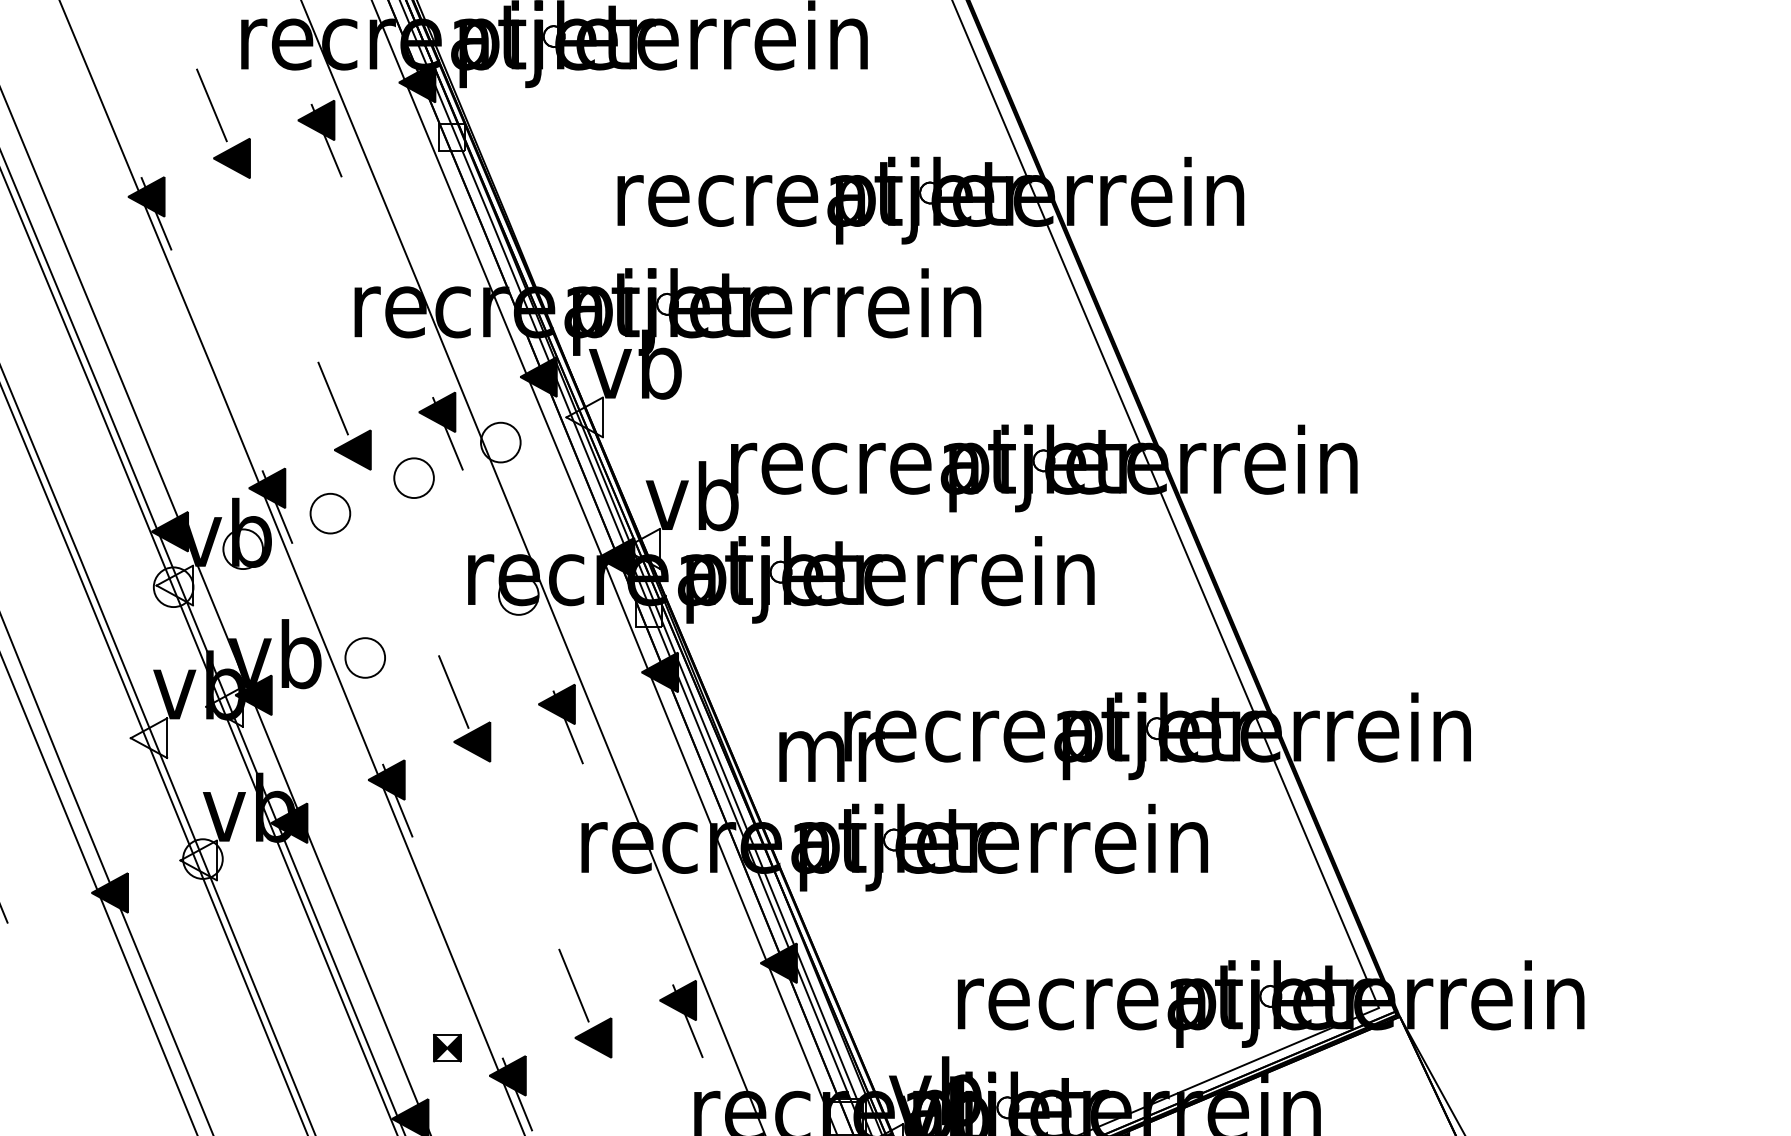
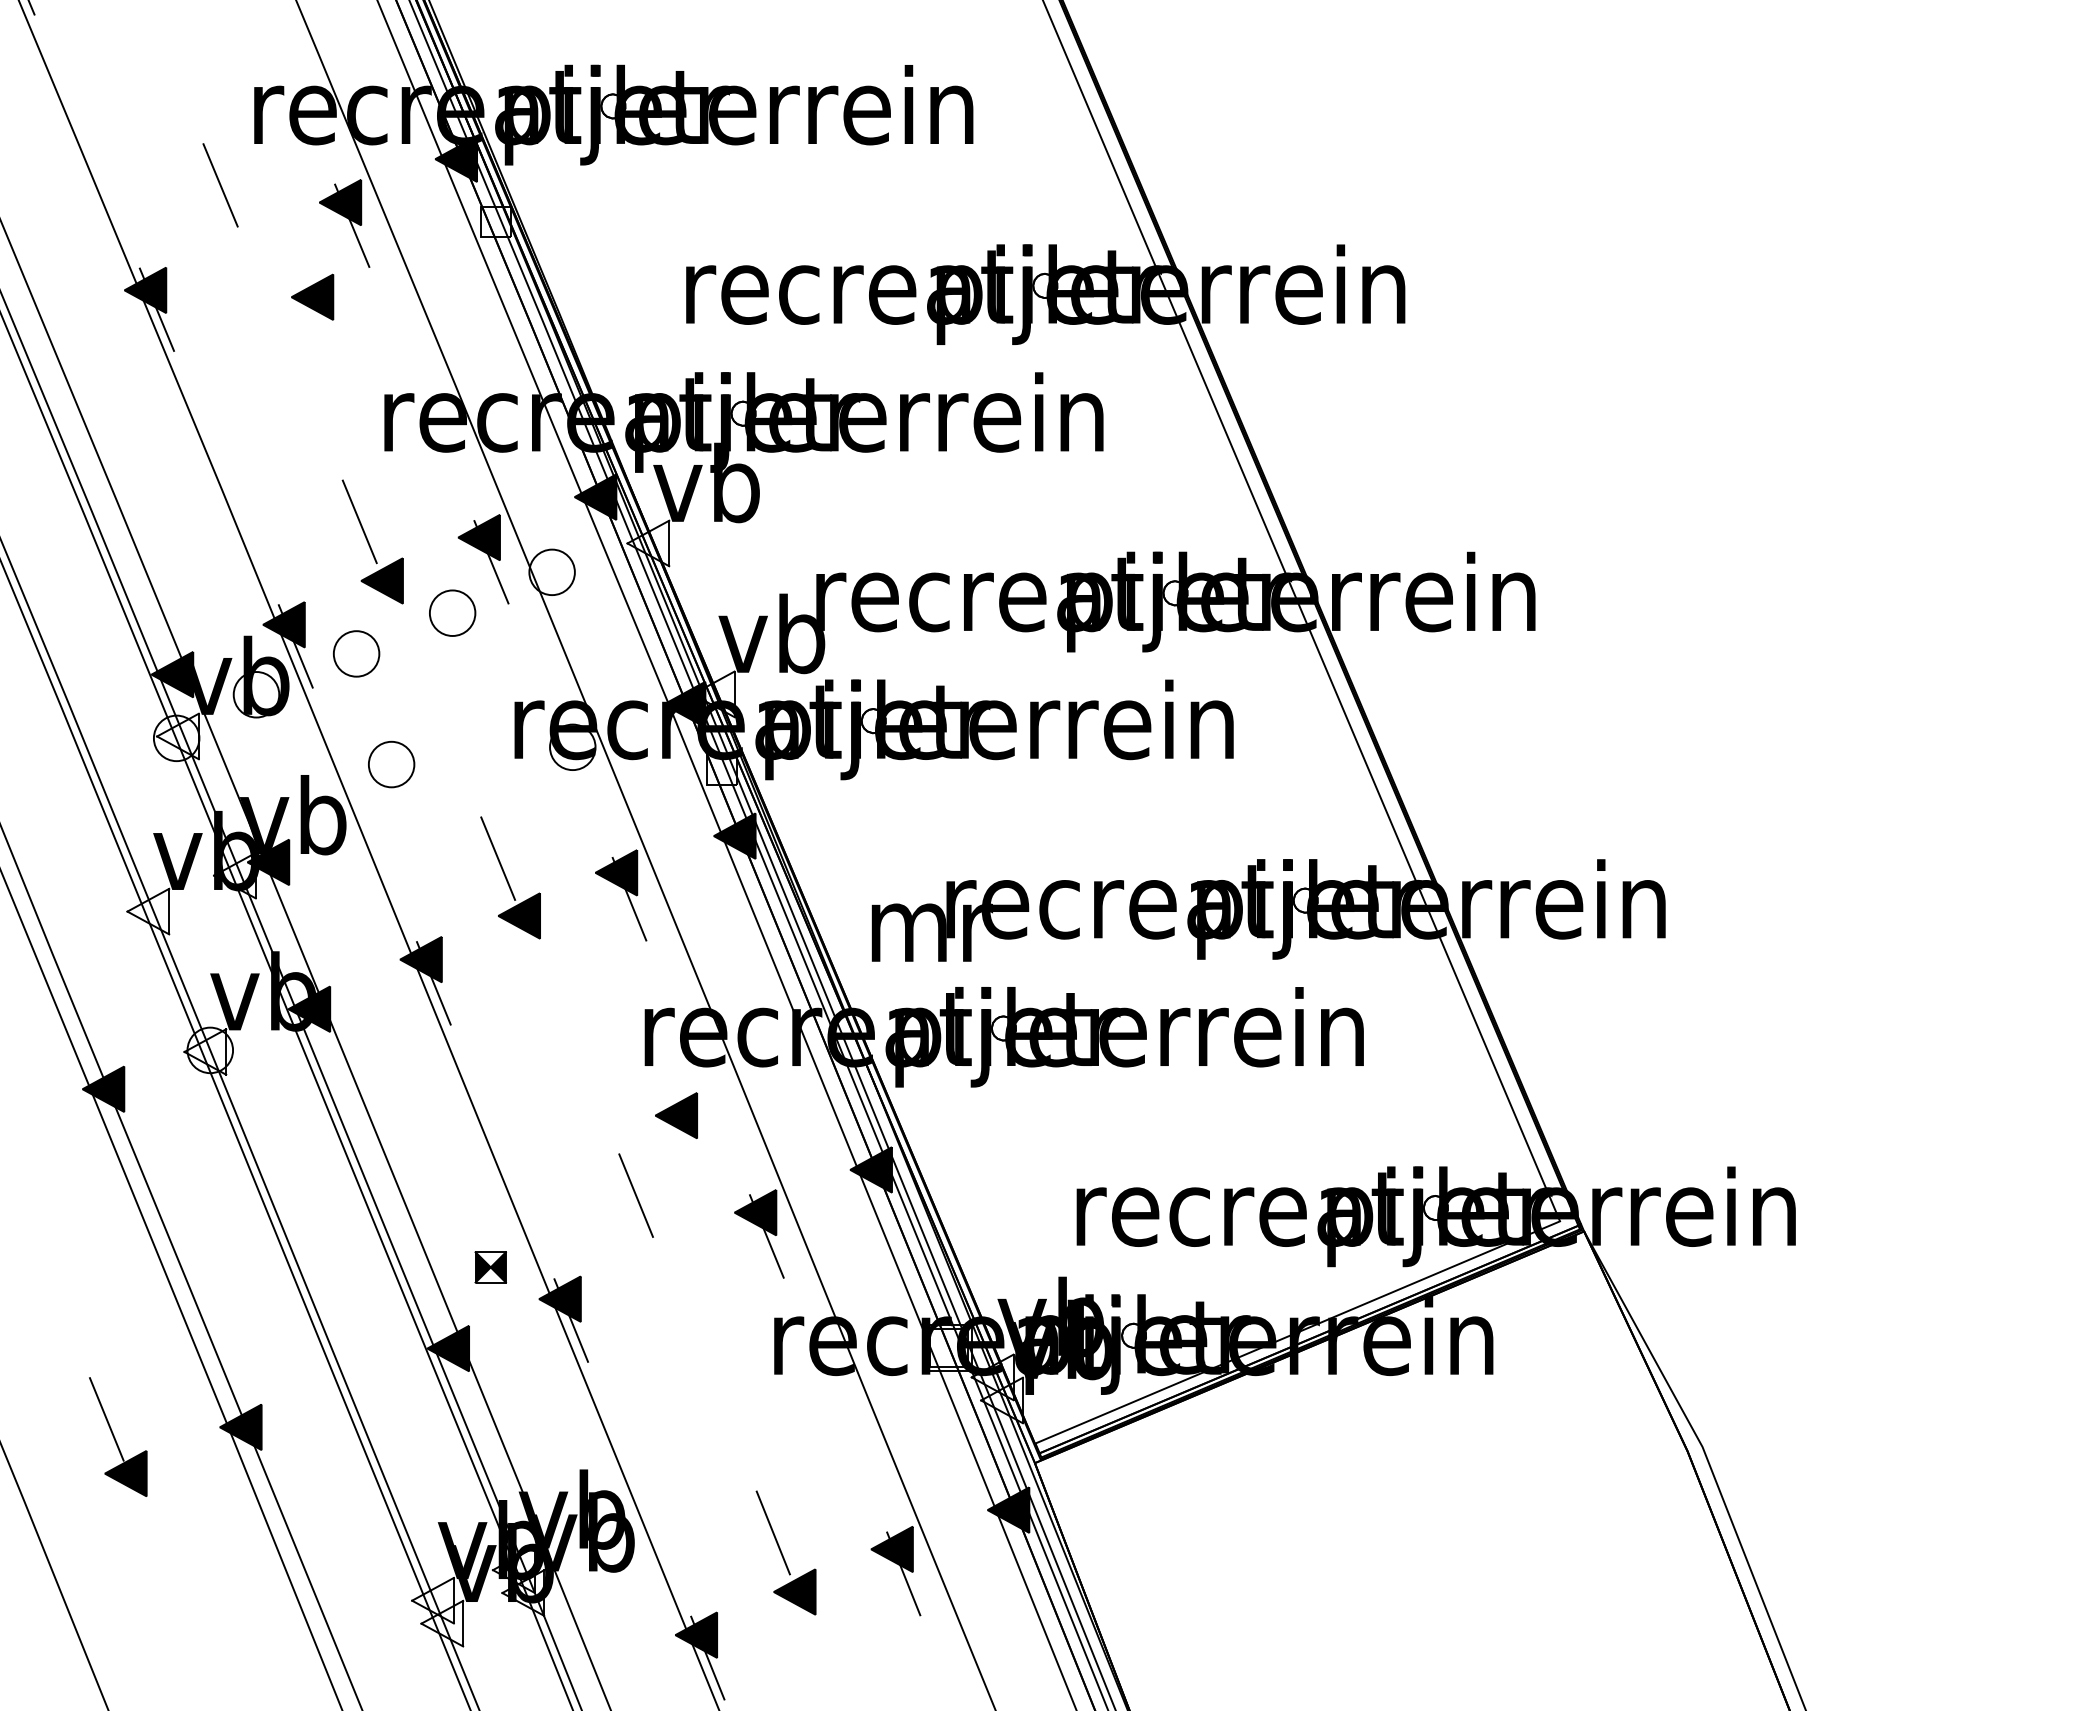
part: (231, 157) -> (312, 296), moved
part: (365, 657) -> (391, 764), moved
part: (593, 1037) -> (676, 1115), moved

